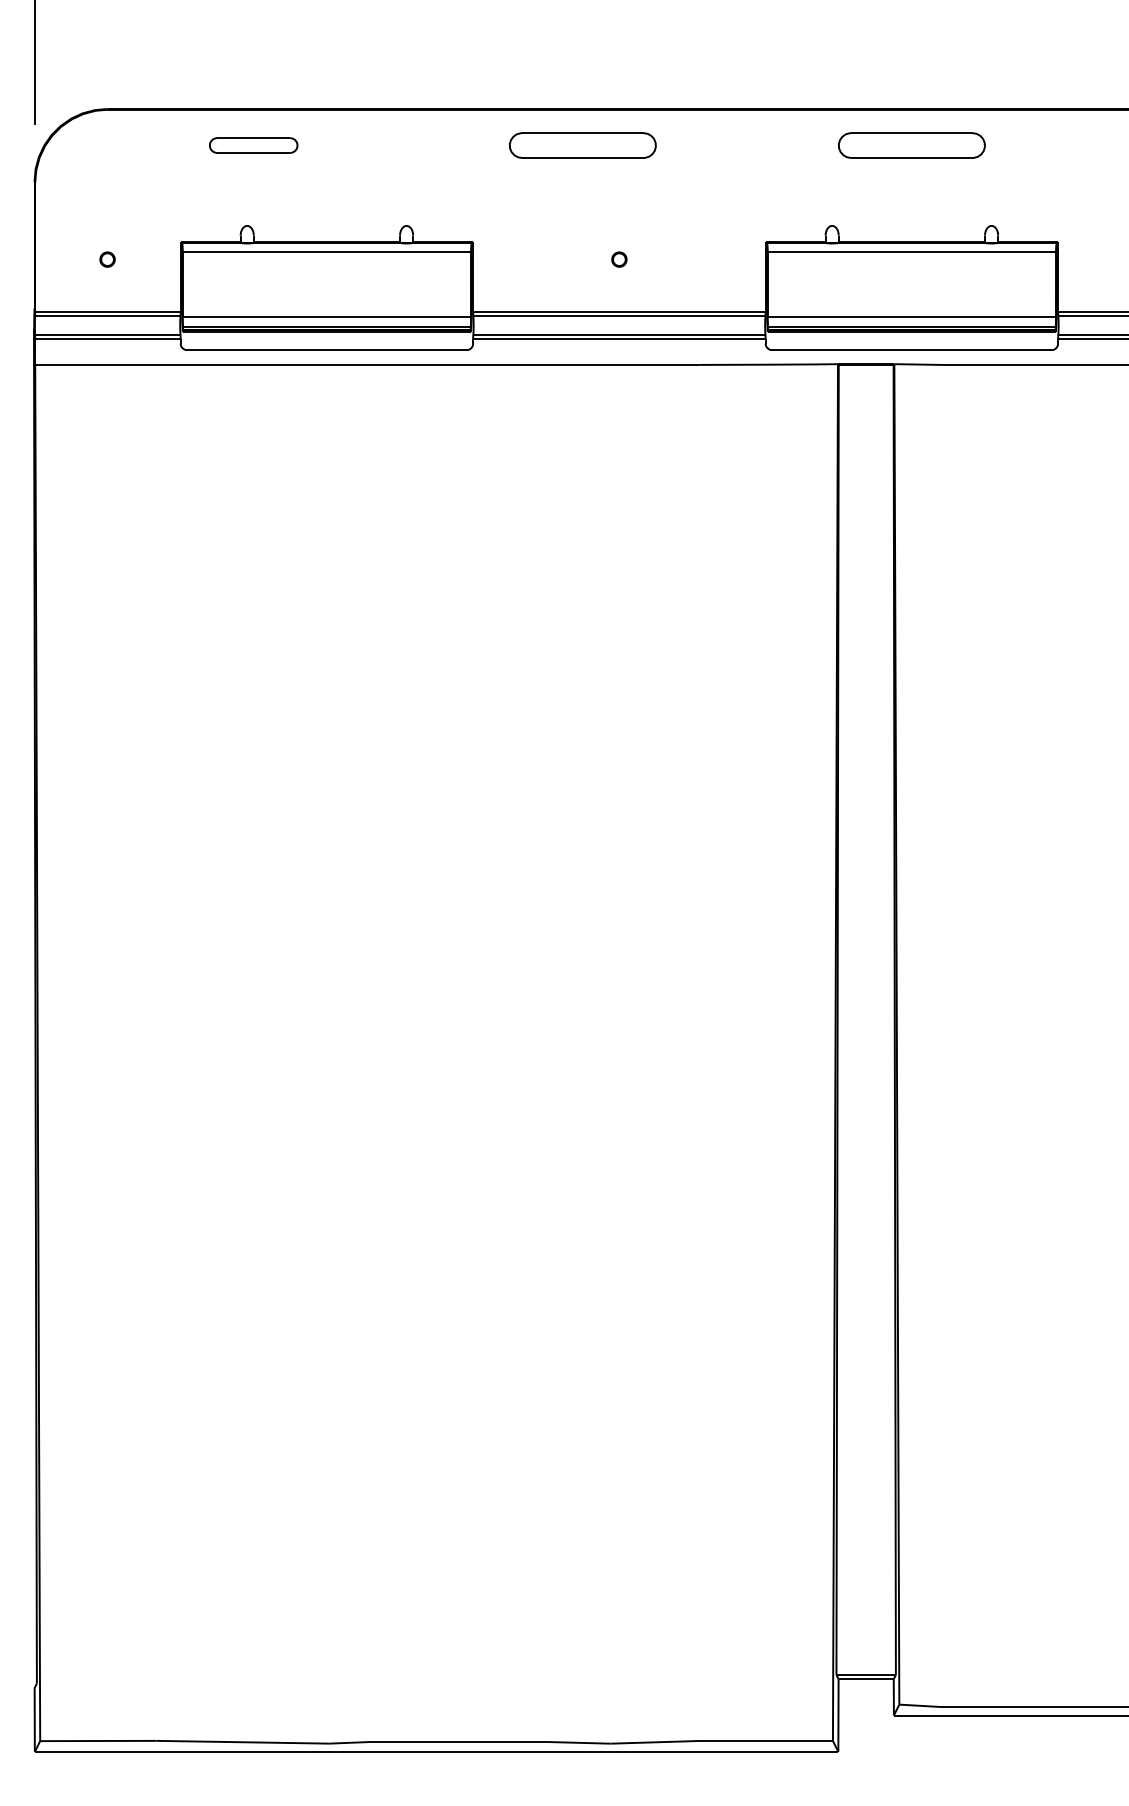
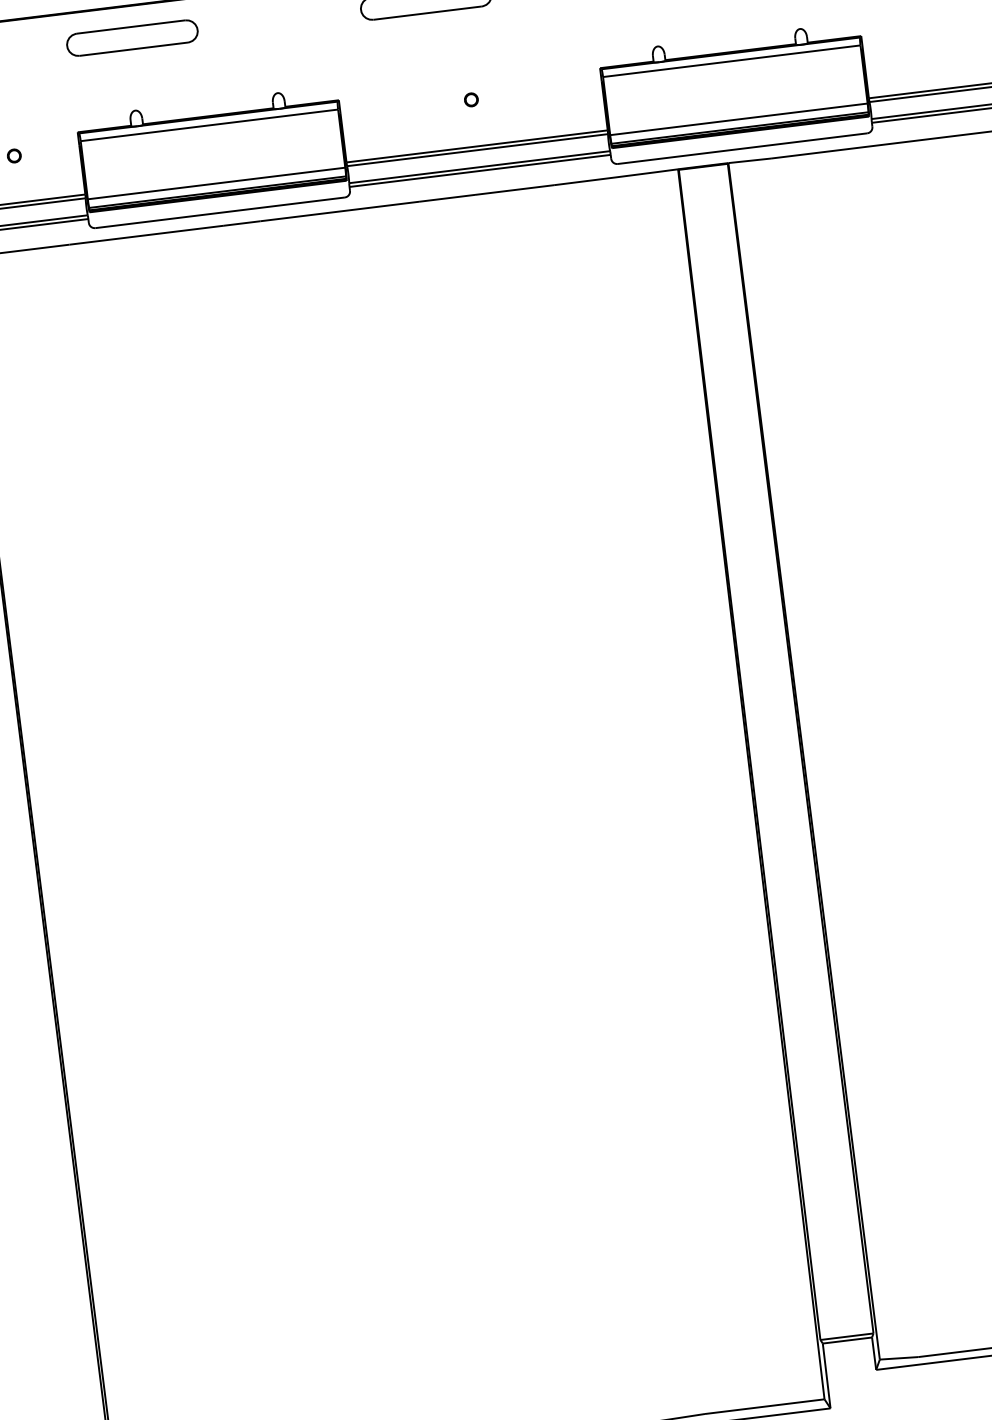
part: (253, 145) -> (132, 38), size x1.67

